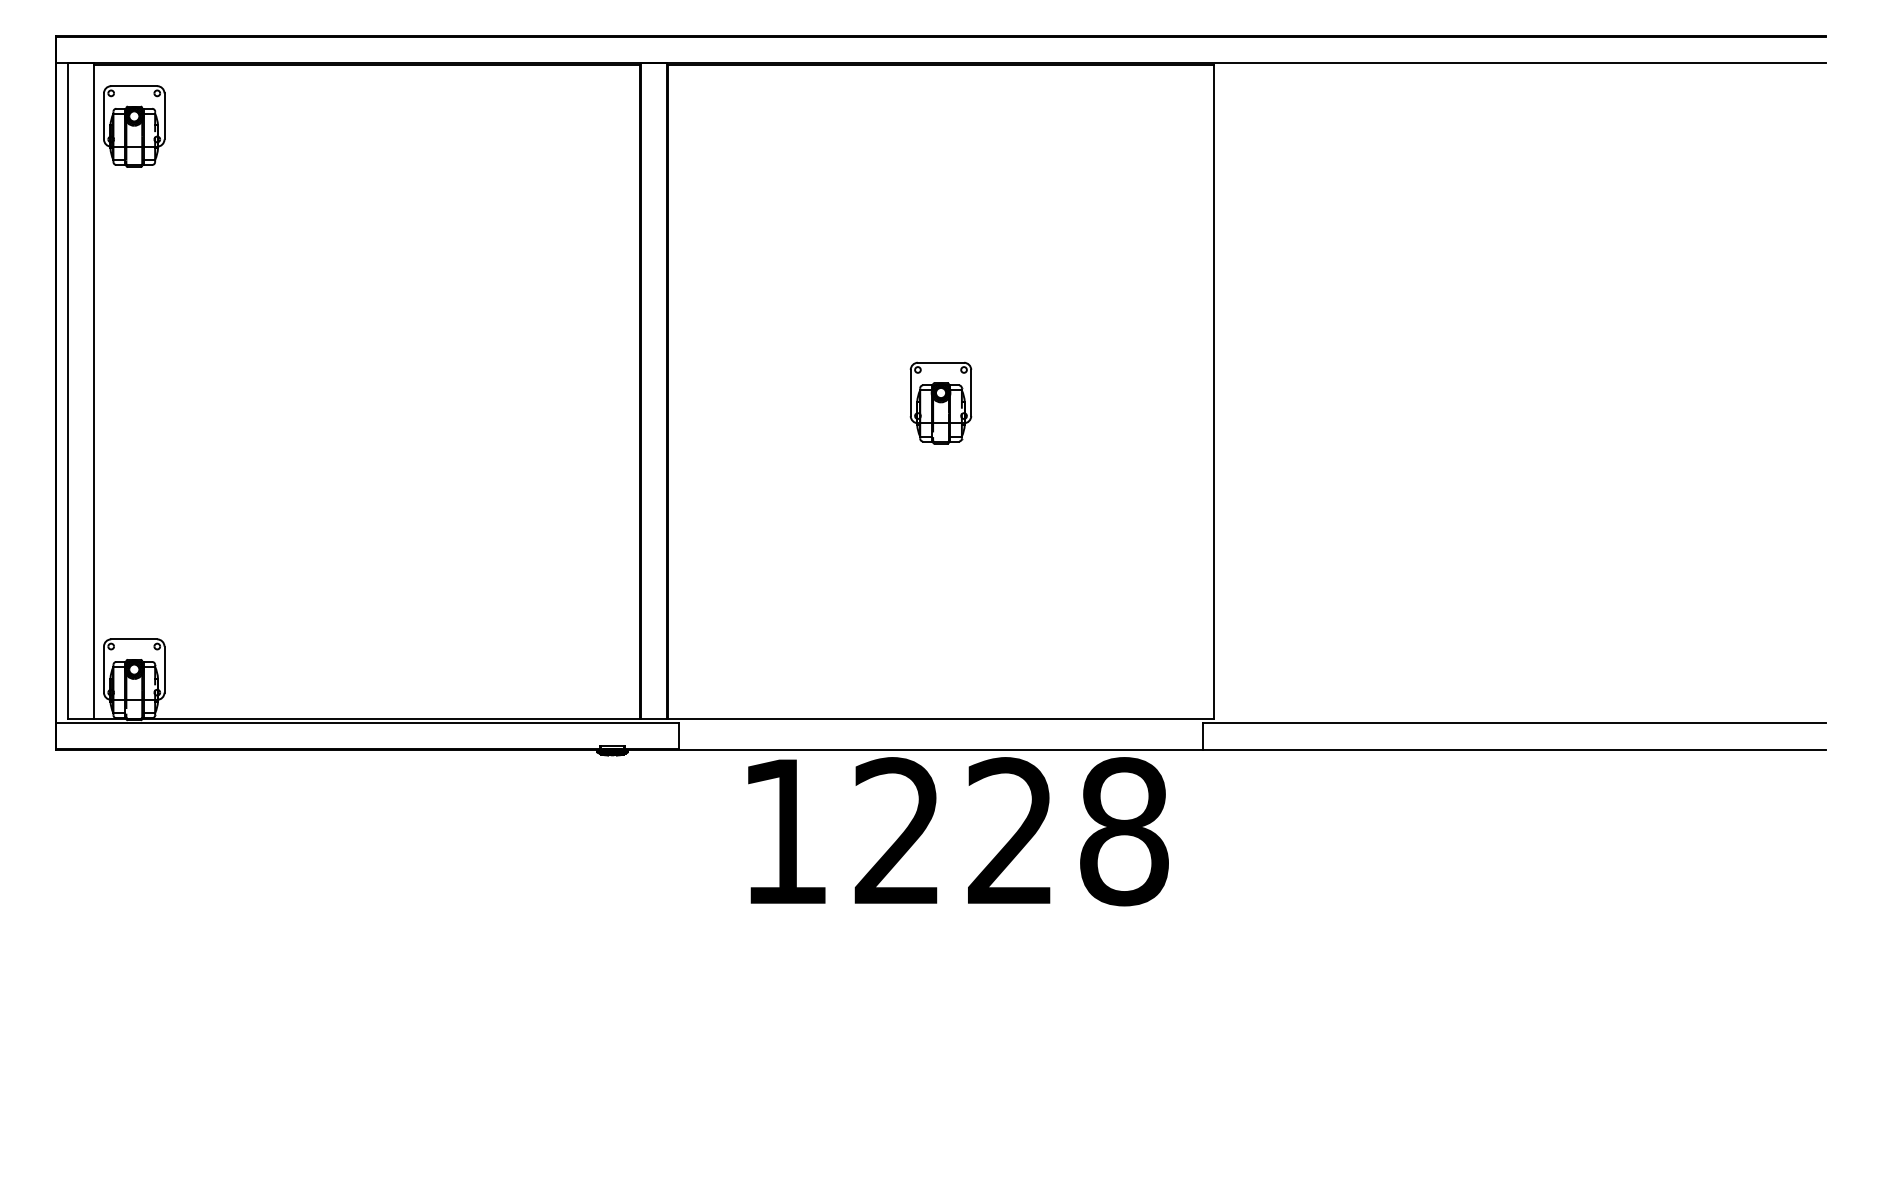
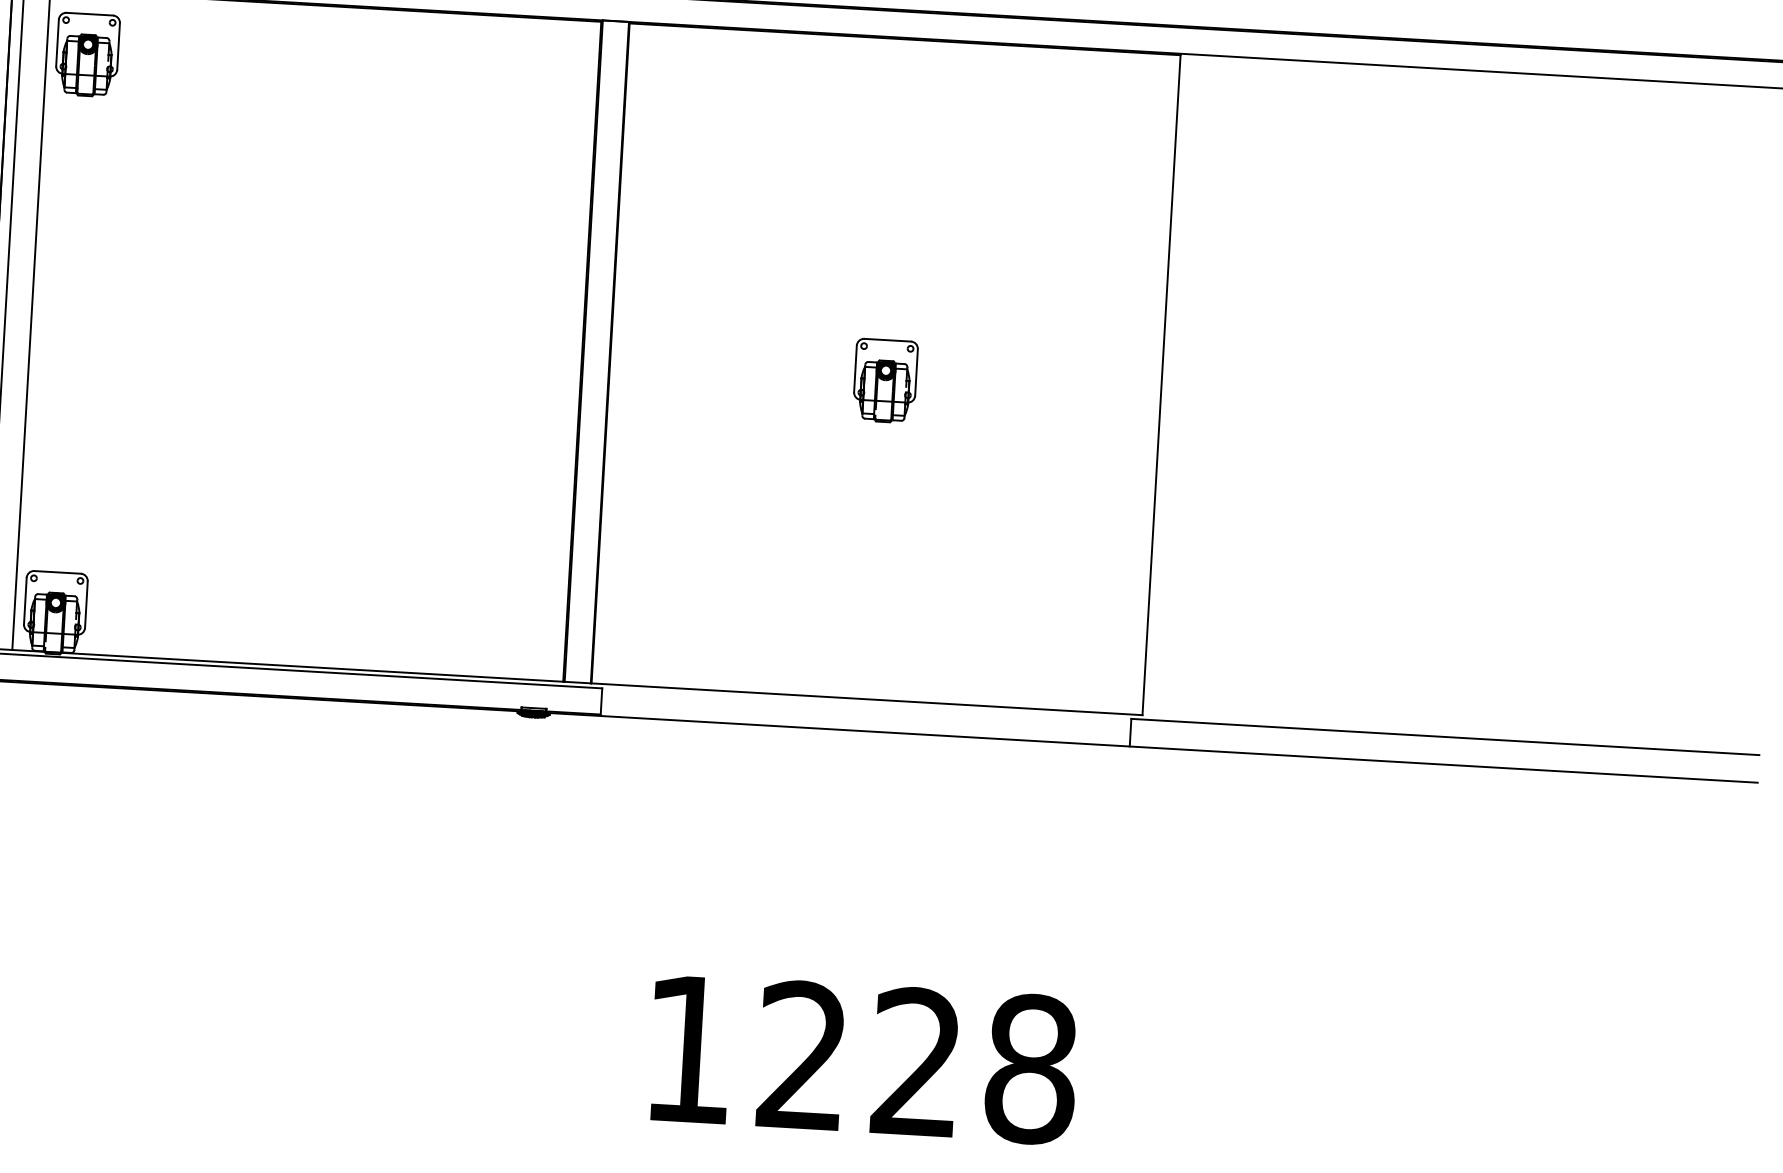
text: (958, 831) -> (864, 1059), moved

